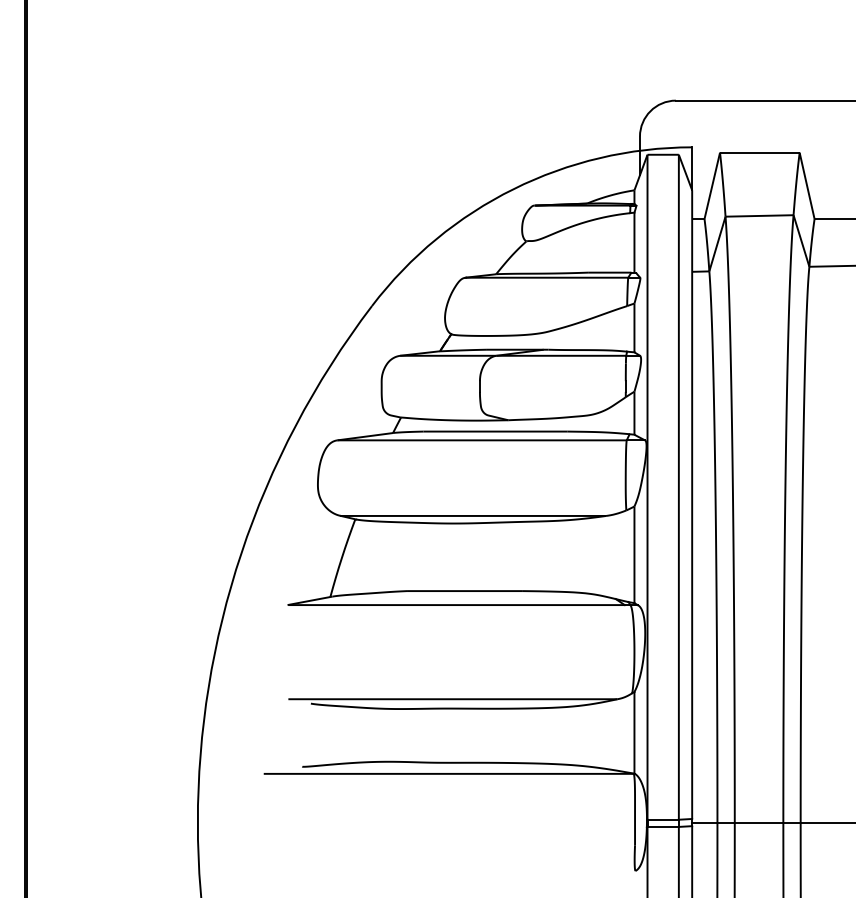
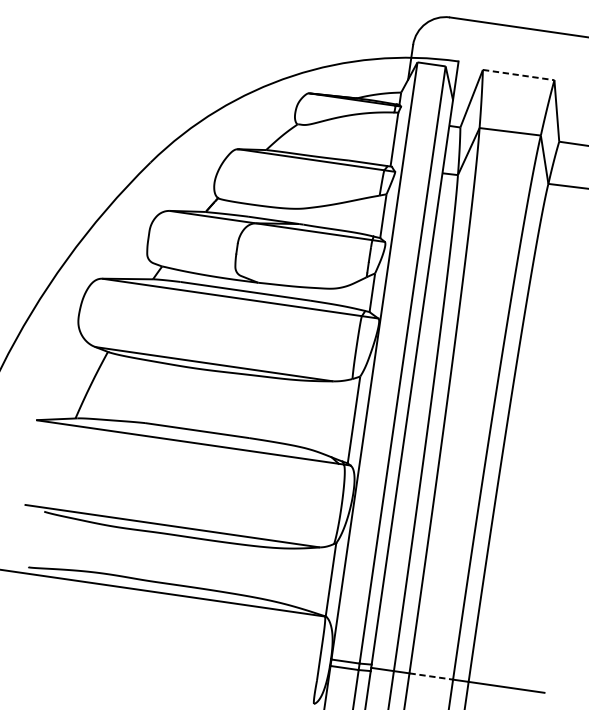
line: (759, 152) -> (518, 74), solid -> dashed
line: (759, 822) -> (431, 676), solid -> dashed

